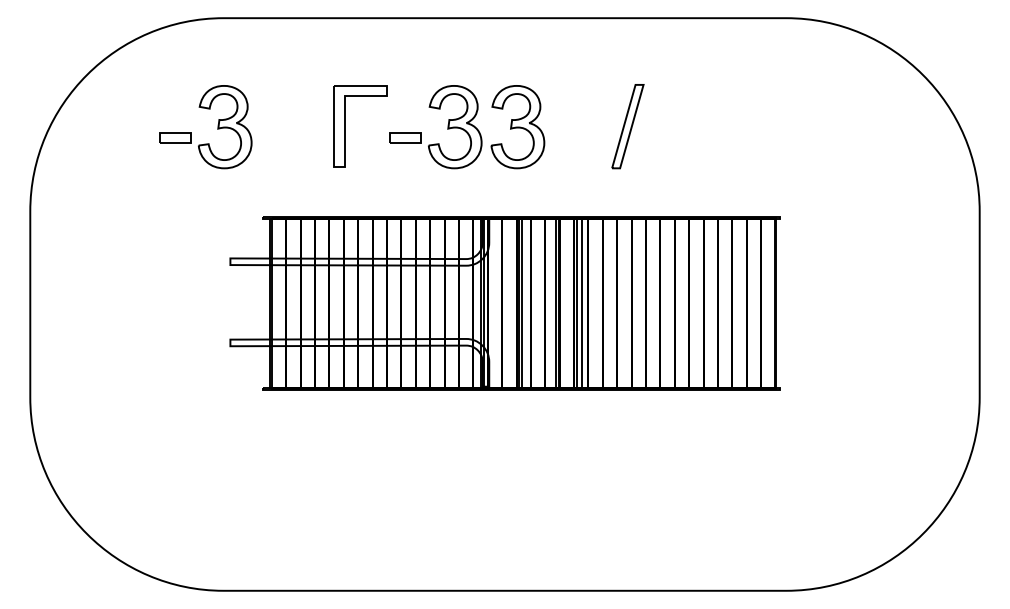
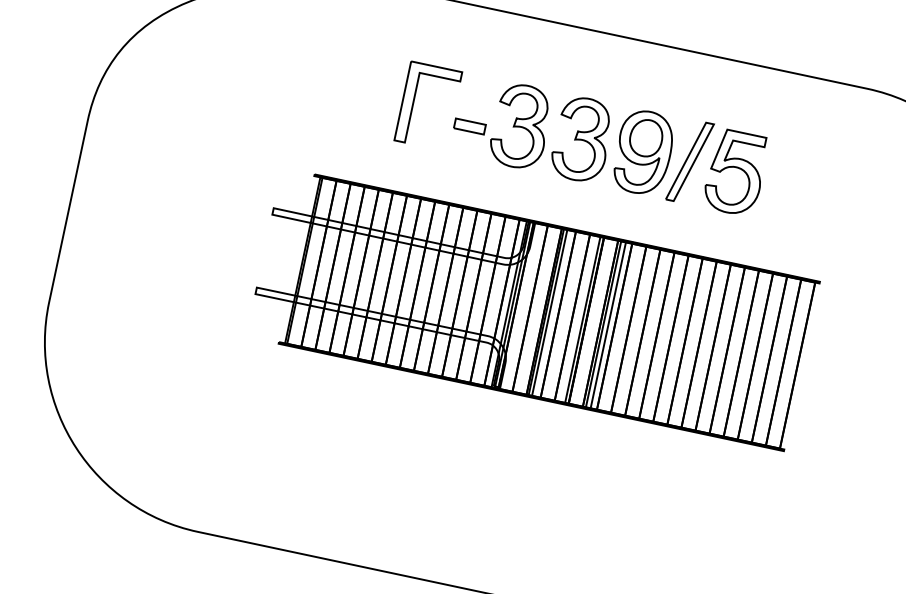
part: (217, 127) -> (288, 77), removed
part: (580, 127) -> (643, 152), added
part: (674, 127) -> (735, 172), added

